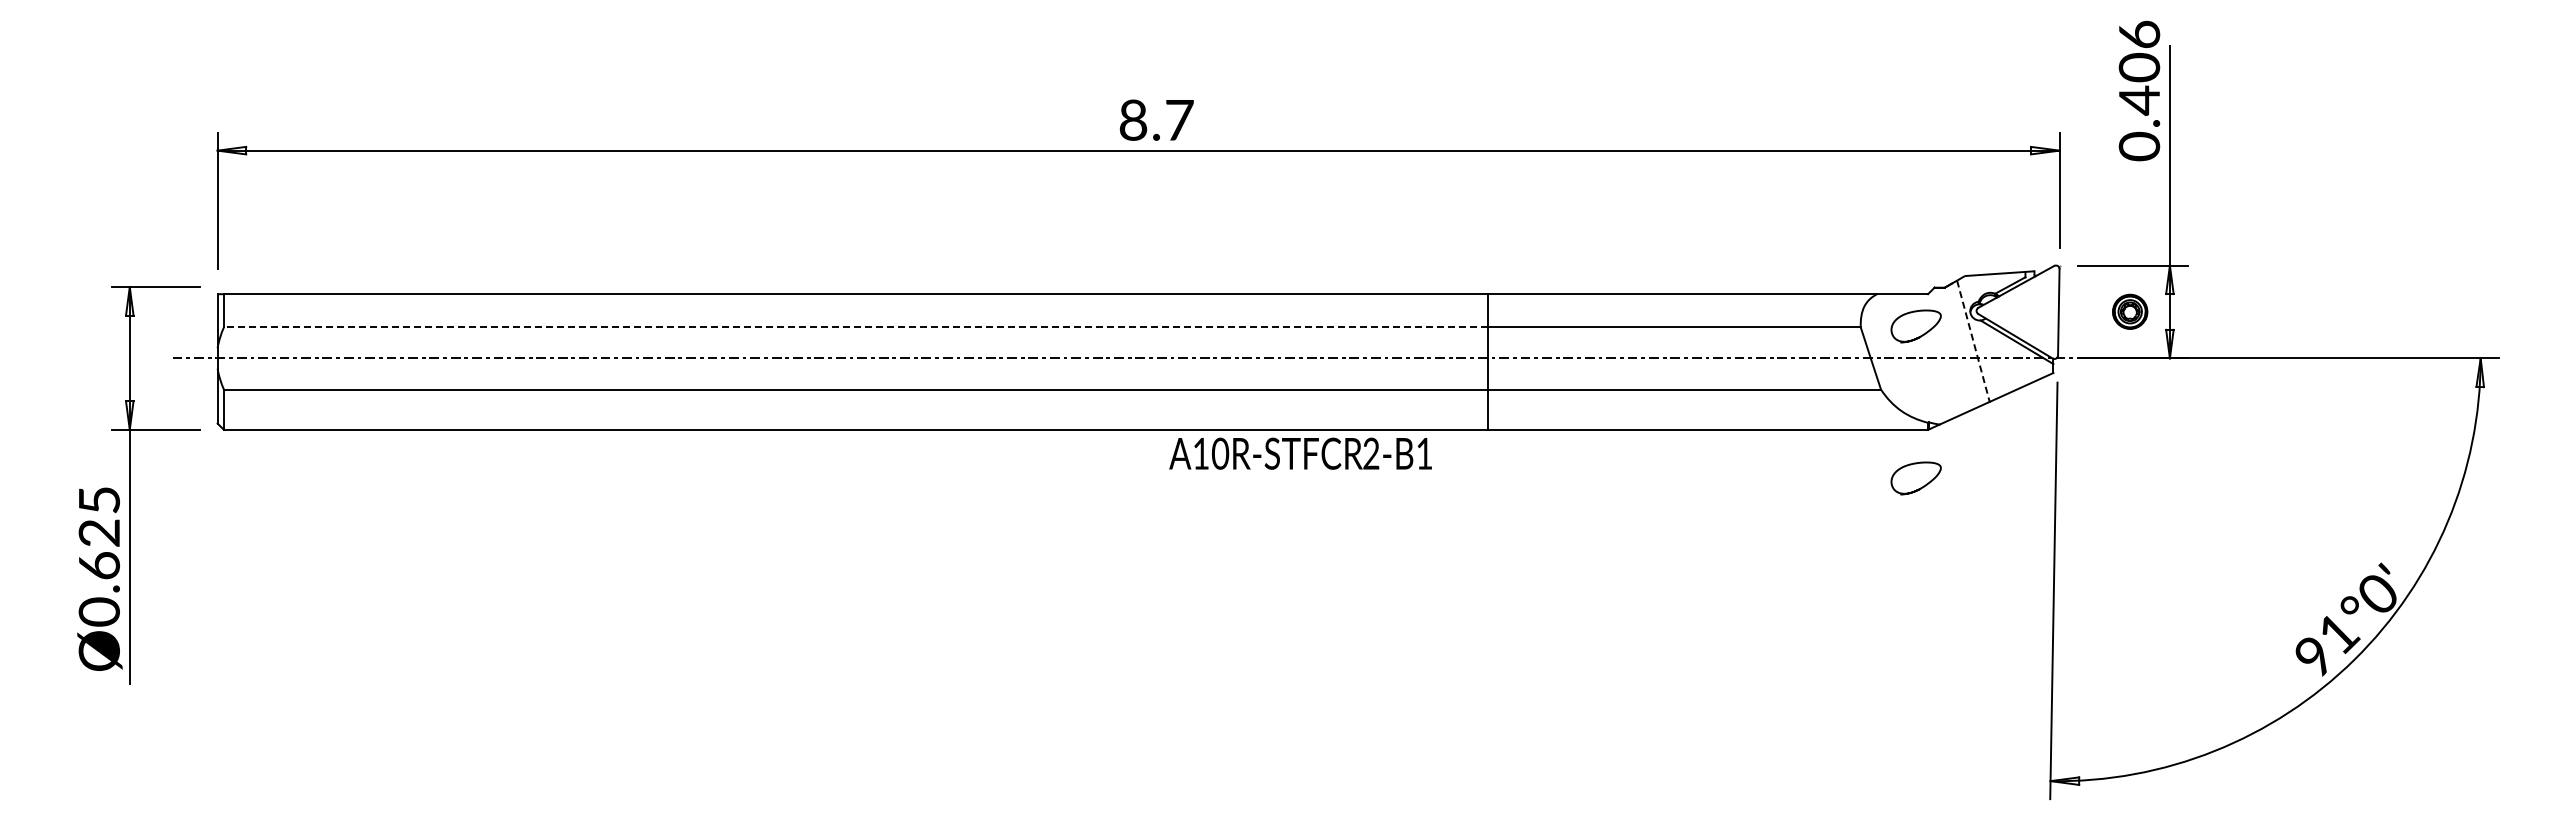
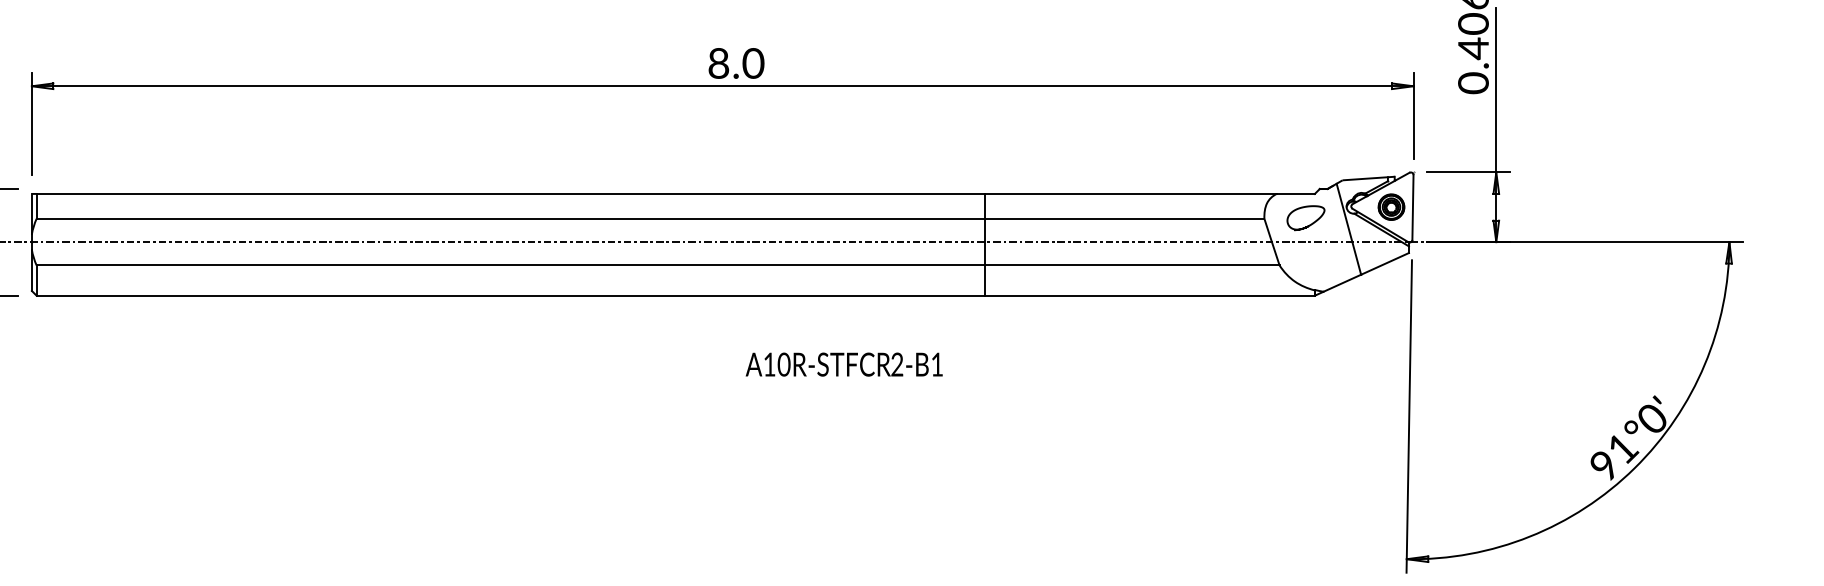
text: (1179, 119) -> (753, 62), 8.7 -> 8.0
part: (2130, 311) -> (1391, 206), moved
line: (855, 327) -> (510, 218), dashed -> solid
line: (1973, 341) -> (1348, 229), dashed -> solid
text: (1300, 453) -> (844, 364), moved
curve: (1920, 487) -> (1309, 338), removed

